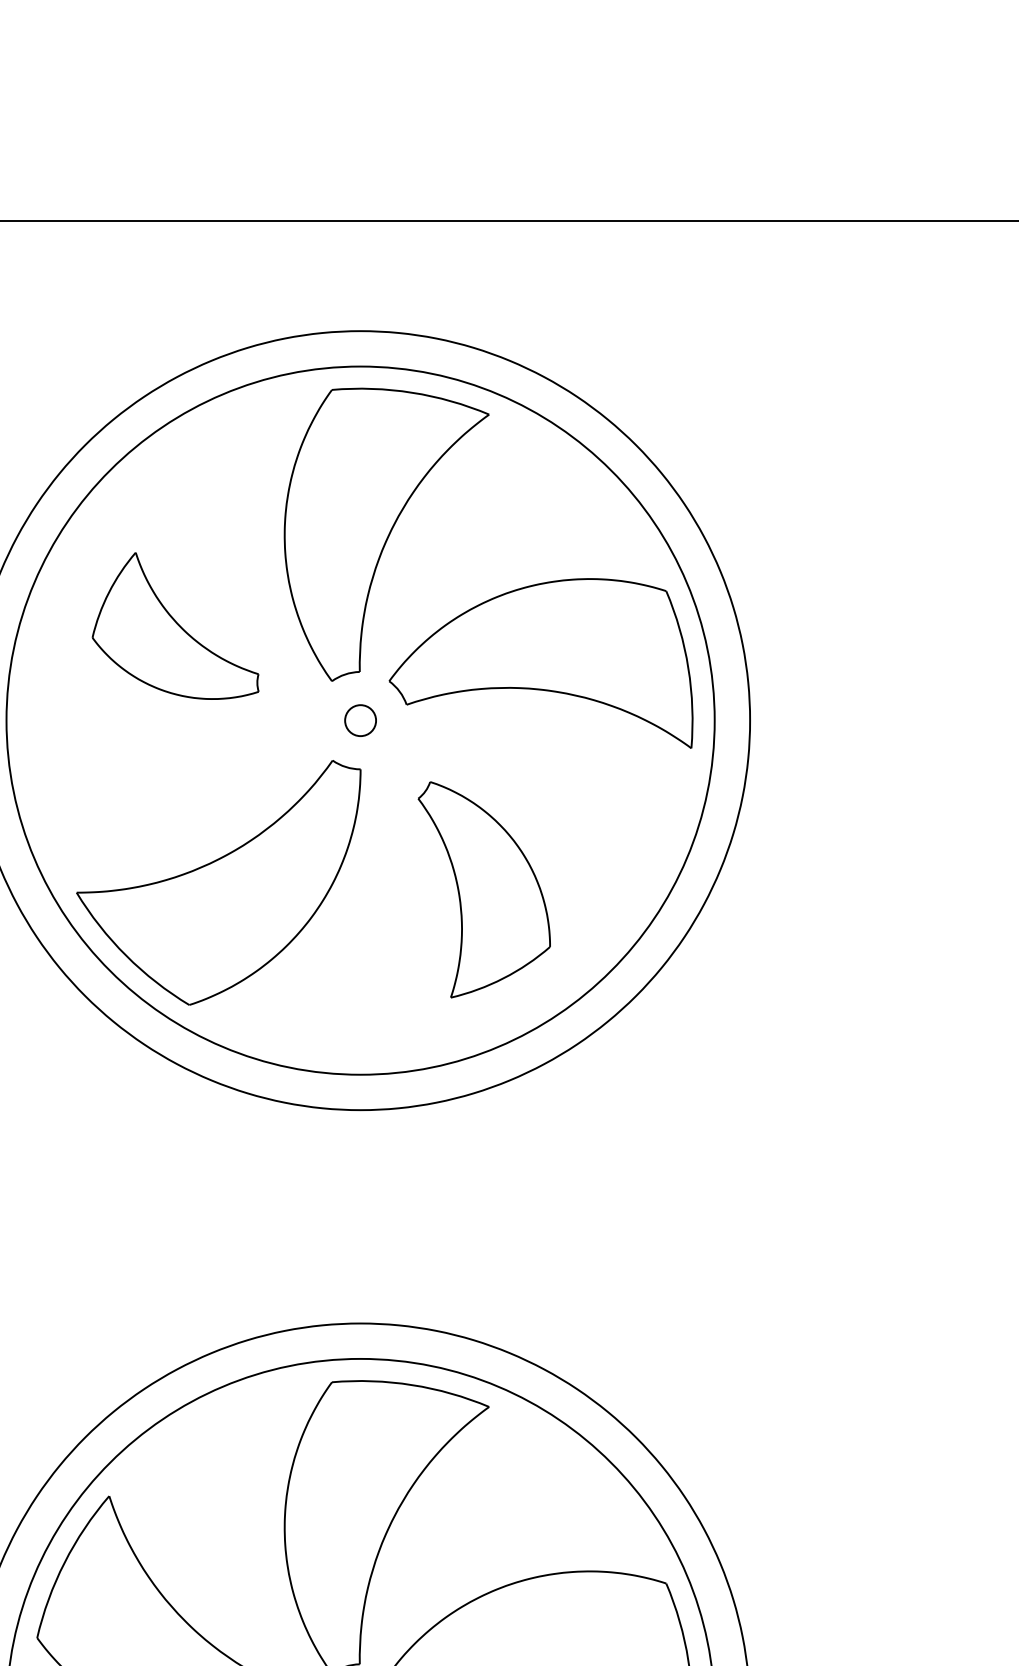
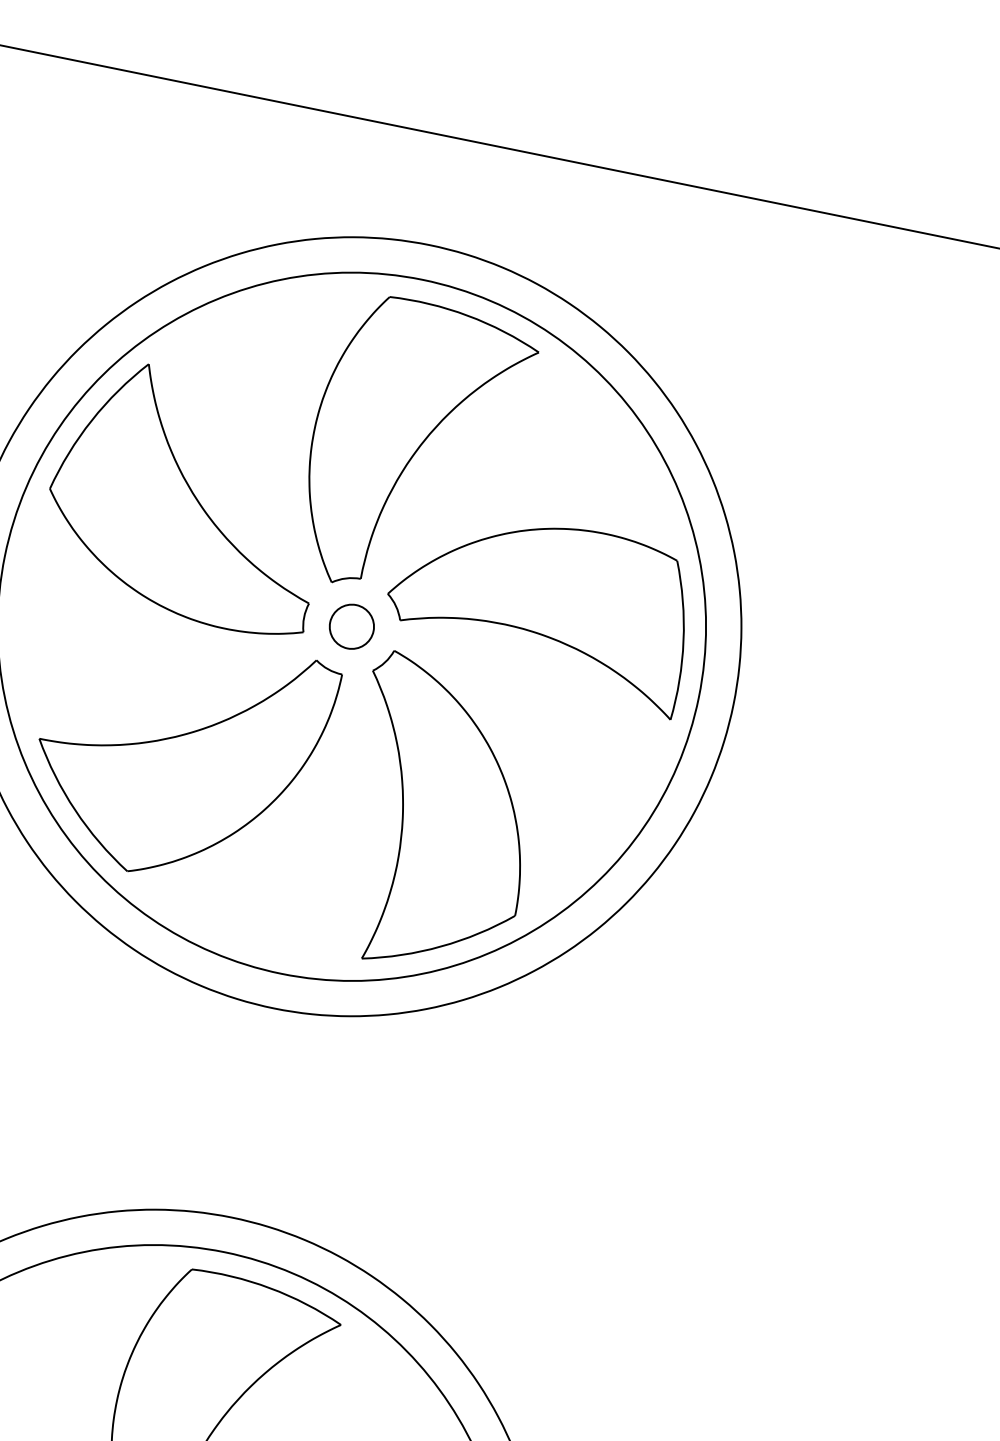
part: (175, 625) -> (189, 496), size x1.67
circle: (360, 720) -> (351, 626), size x1.43
part: (484, 889) -> (439, 816), size x1.43

